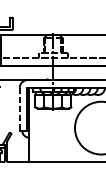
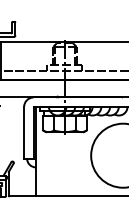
line: (20, 108) -> (24, 132), dashed -> solid

